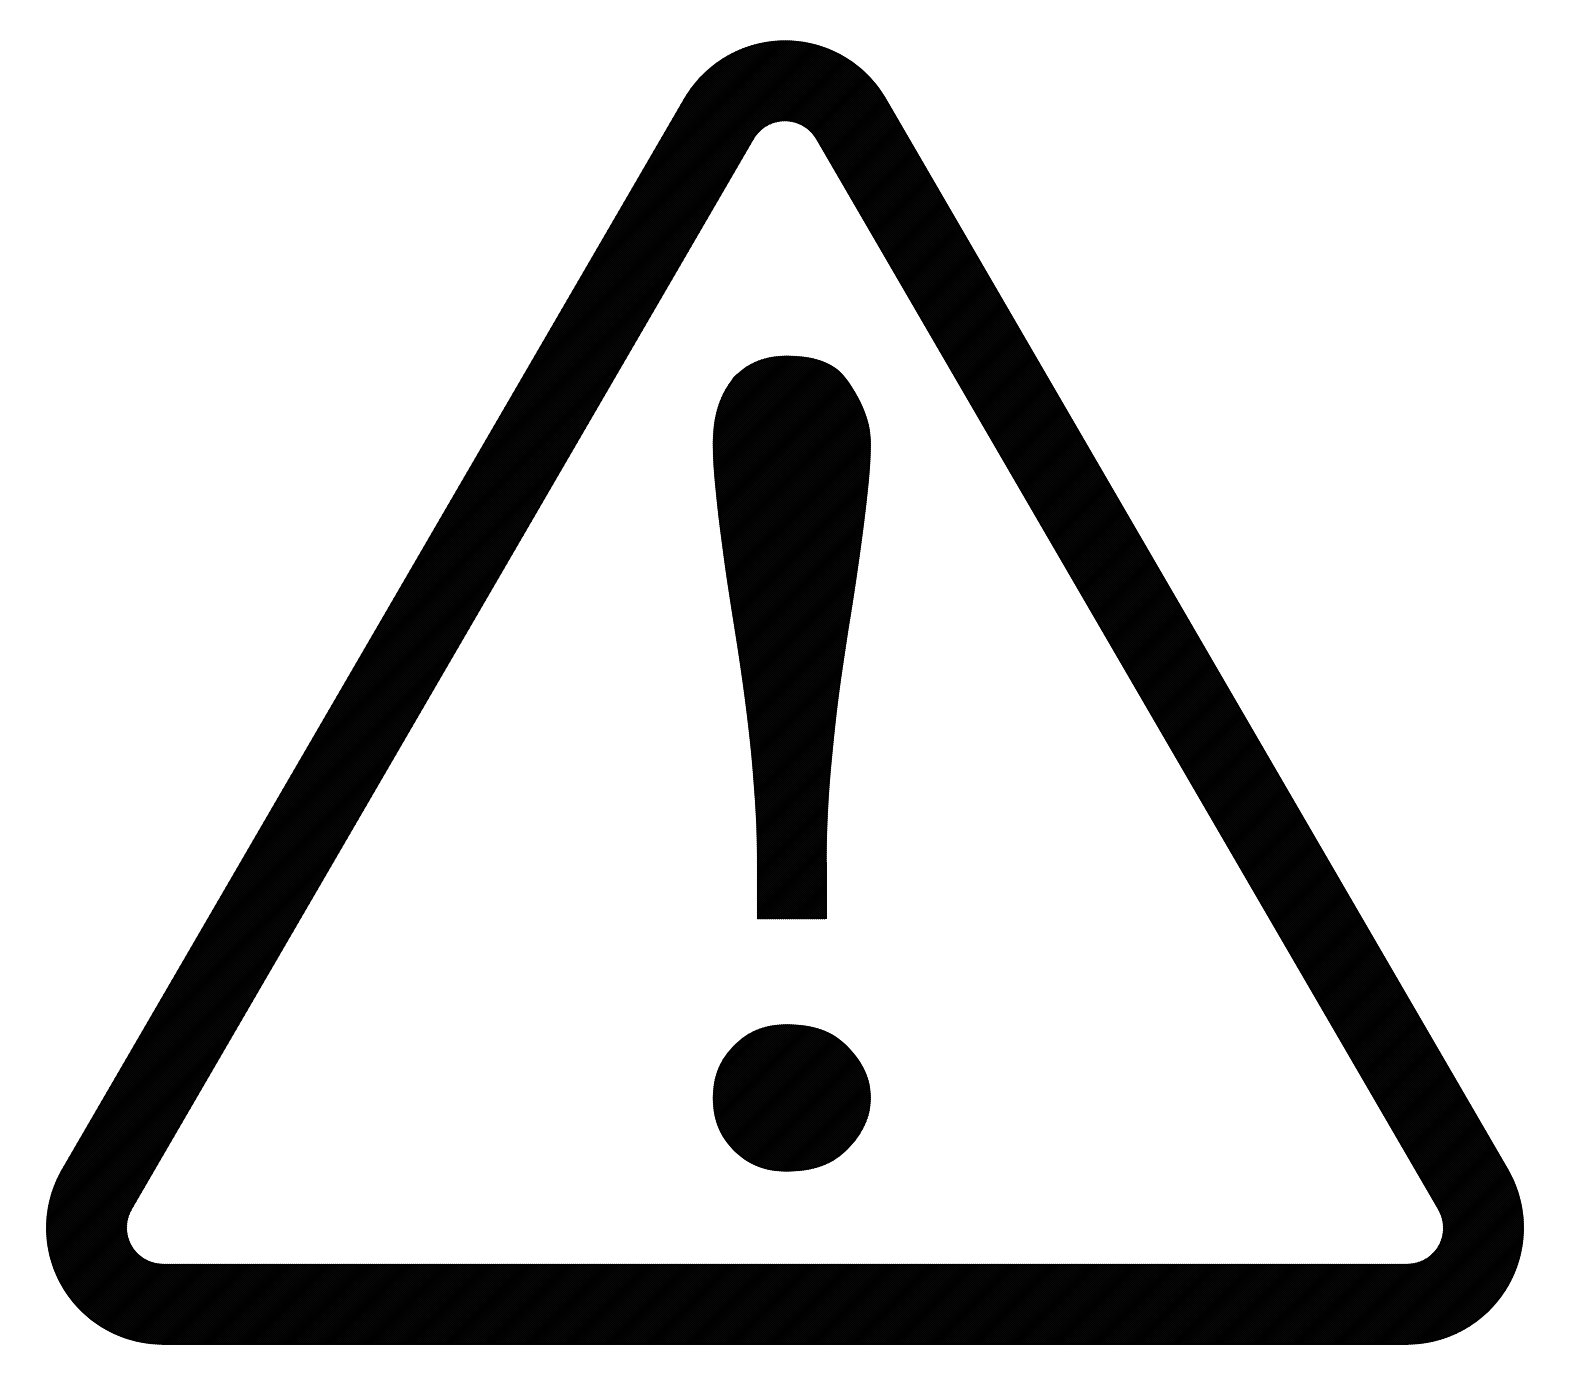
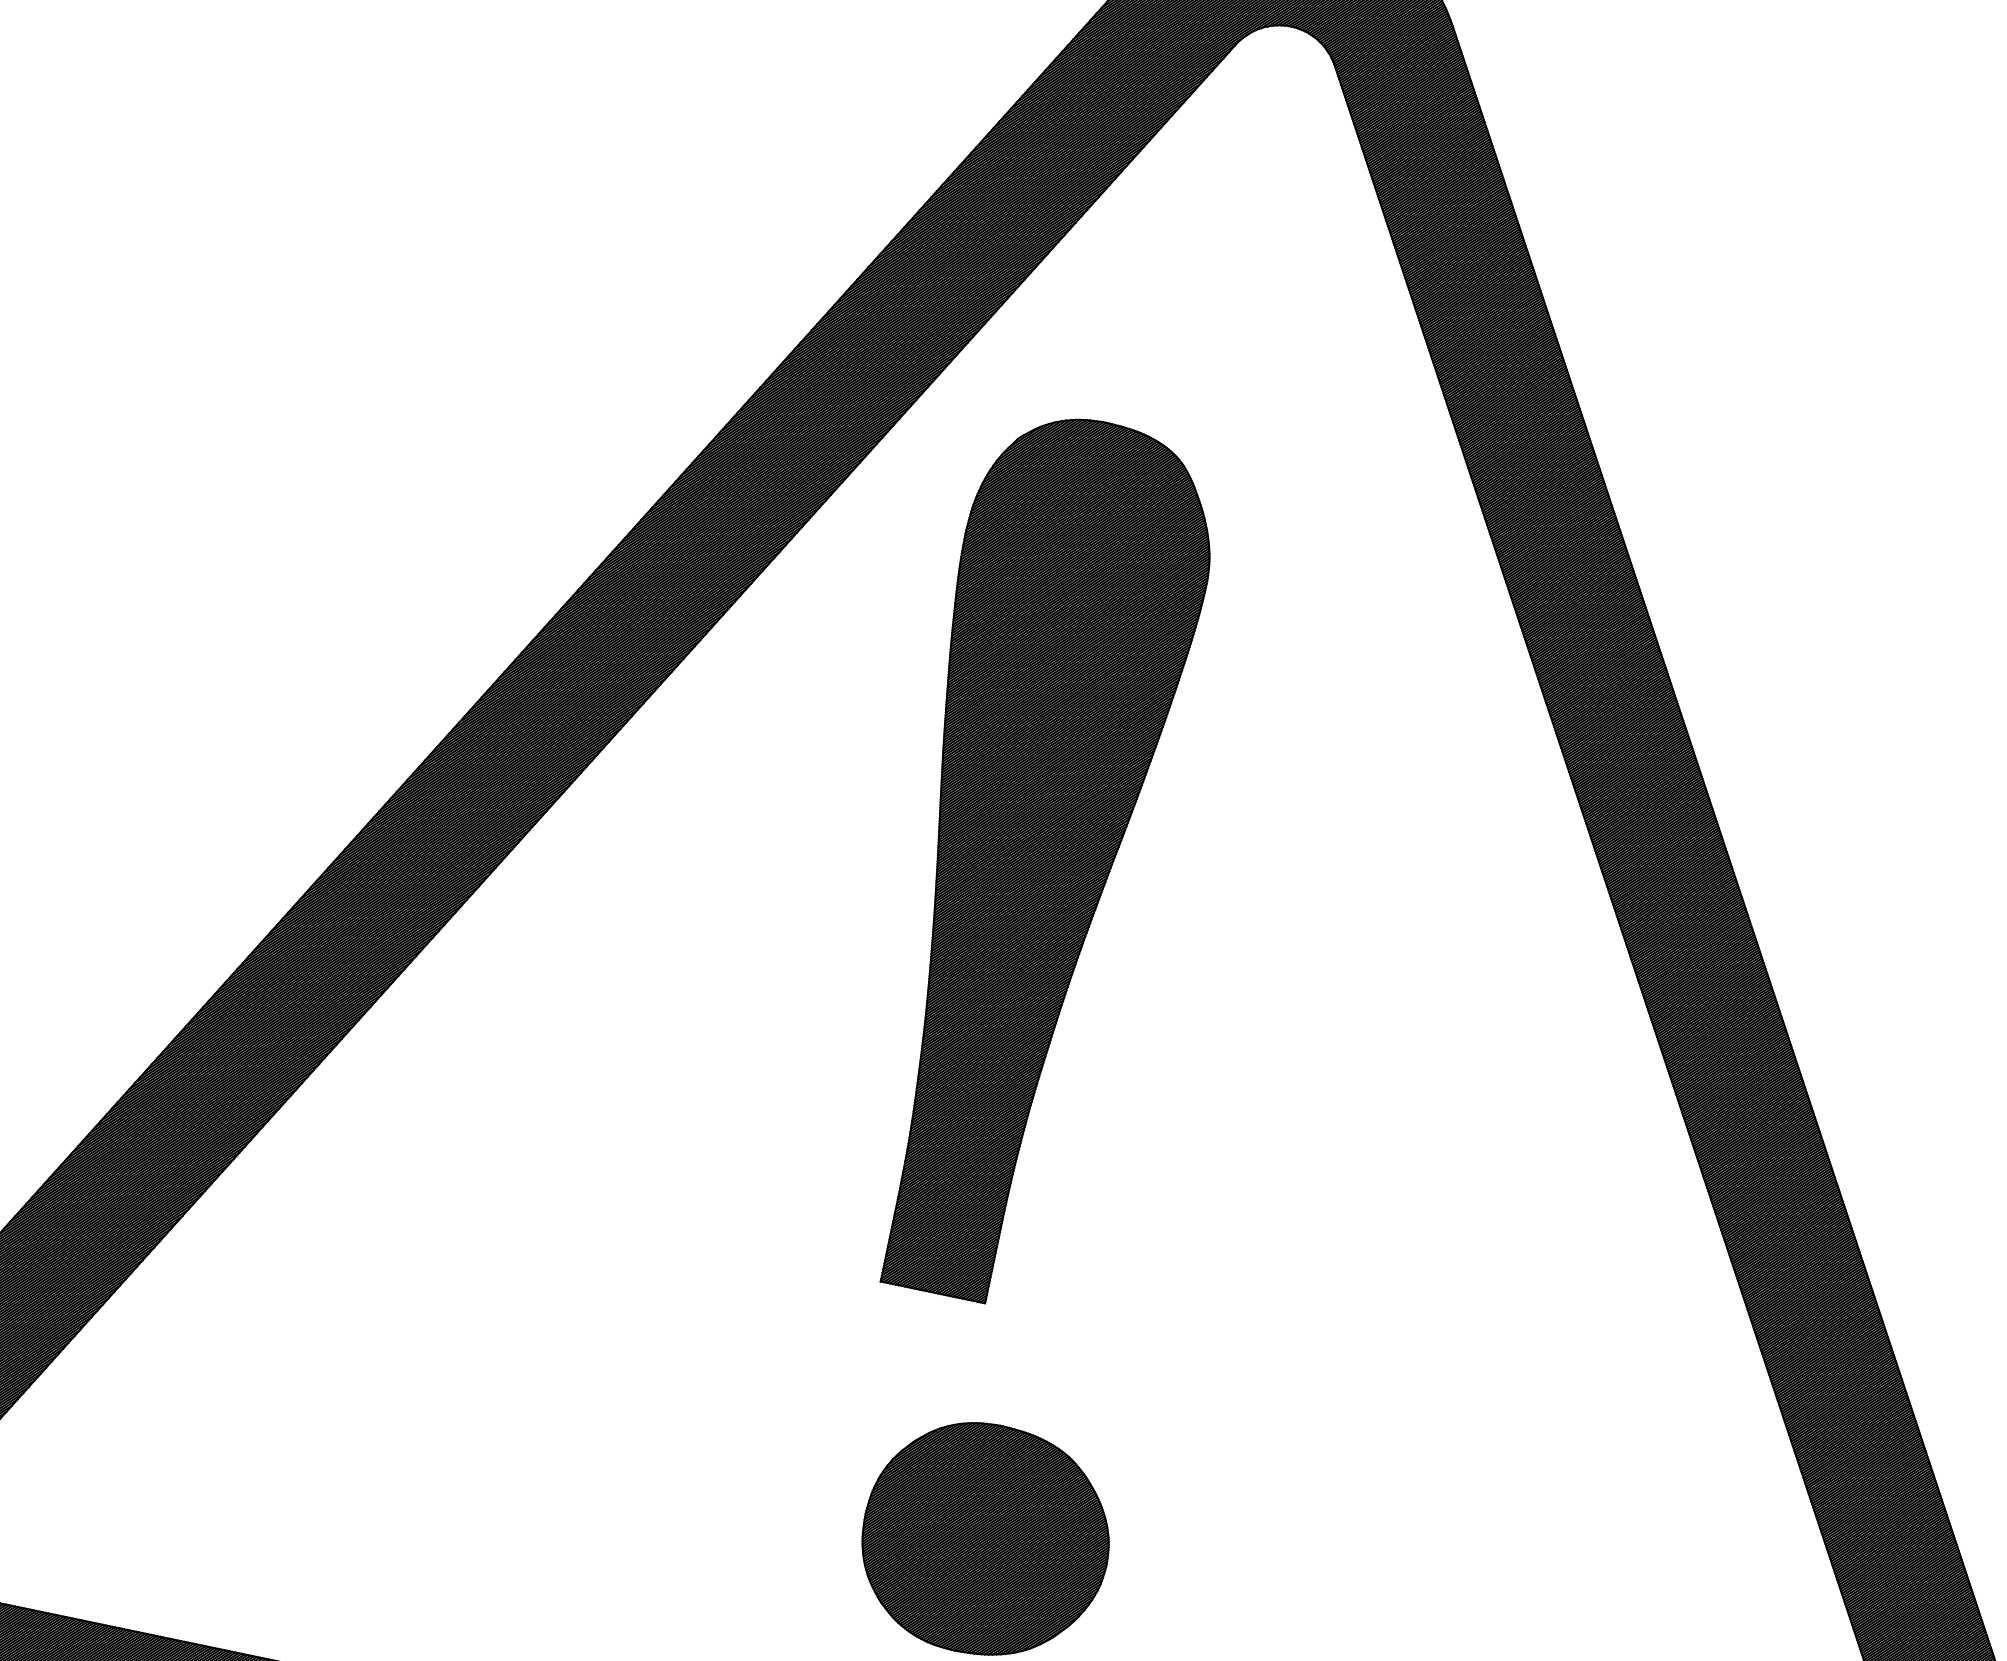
part: (791, 637) -> (1023, 858), moved

